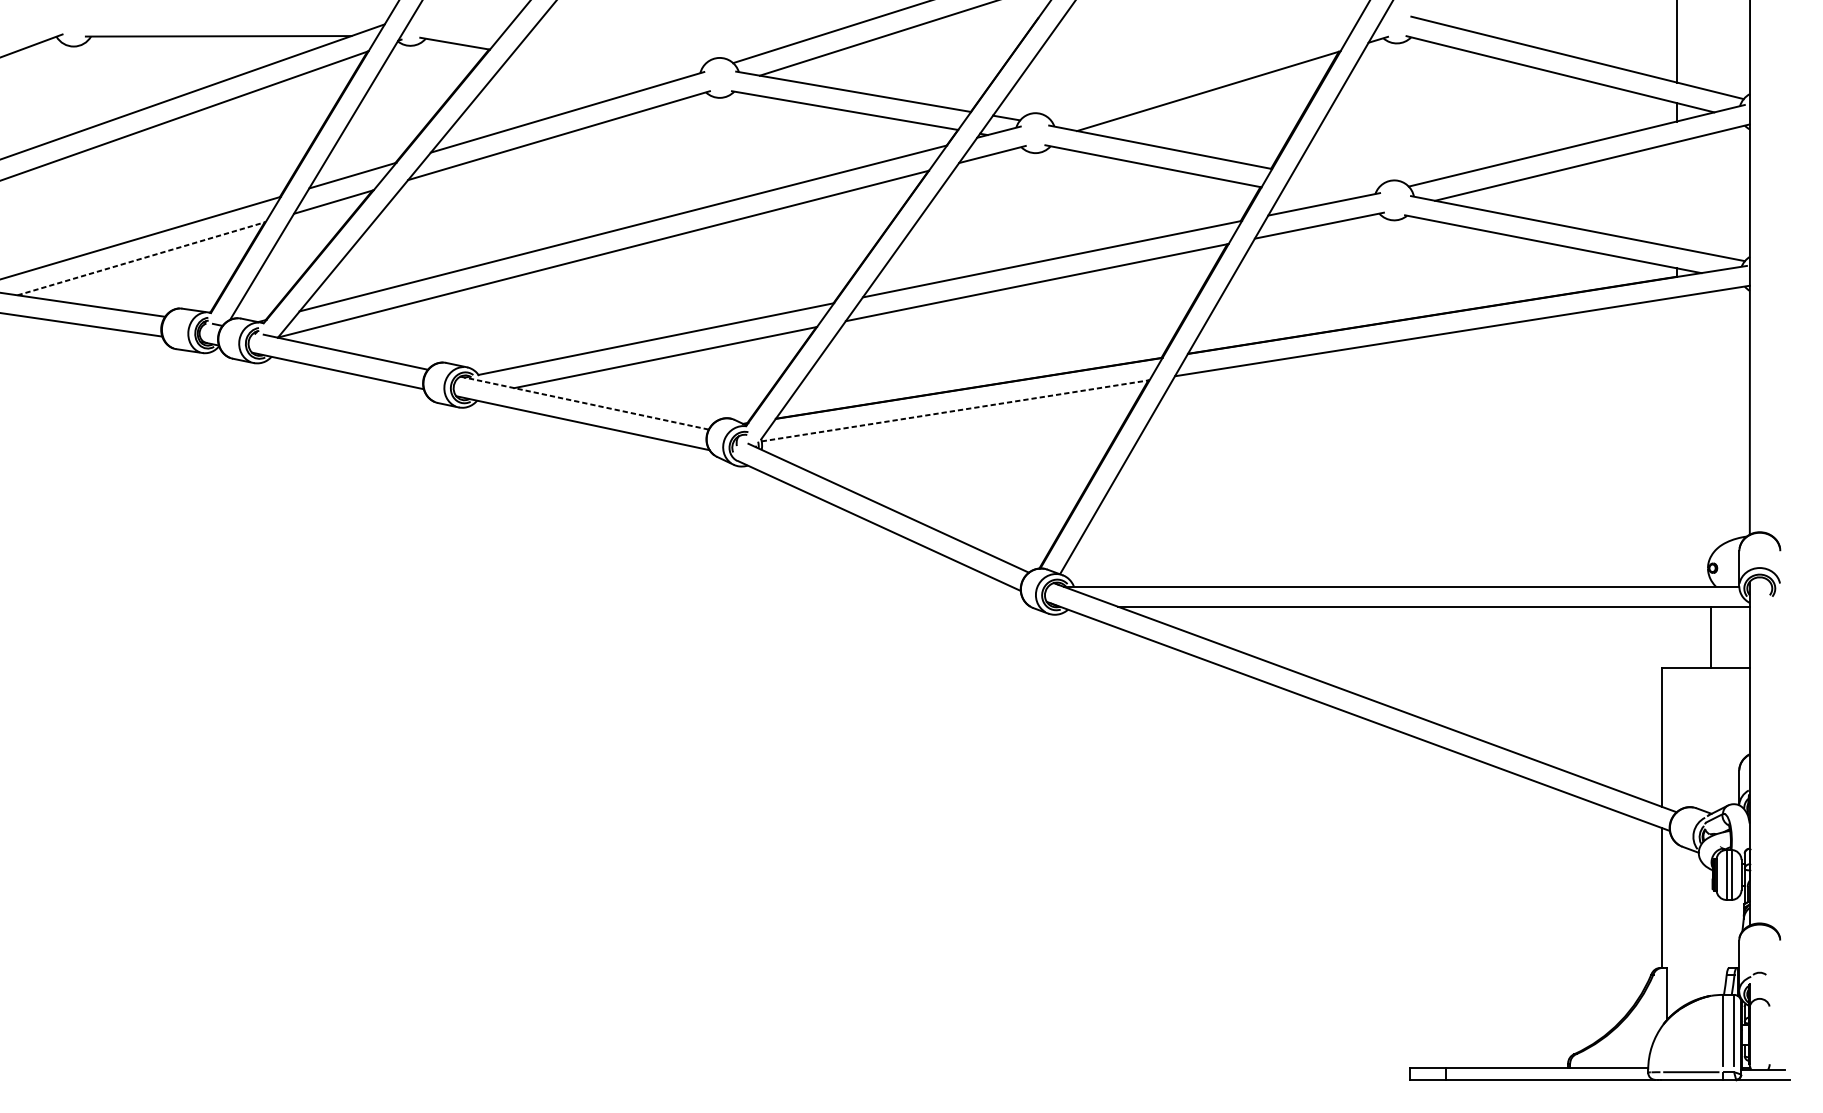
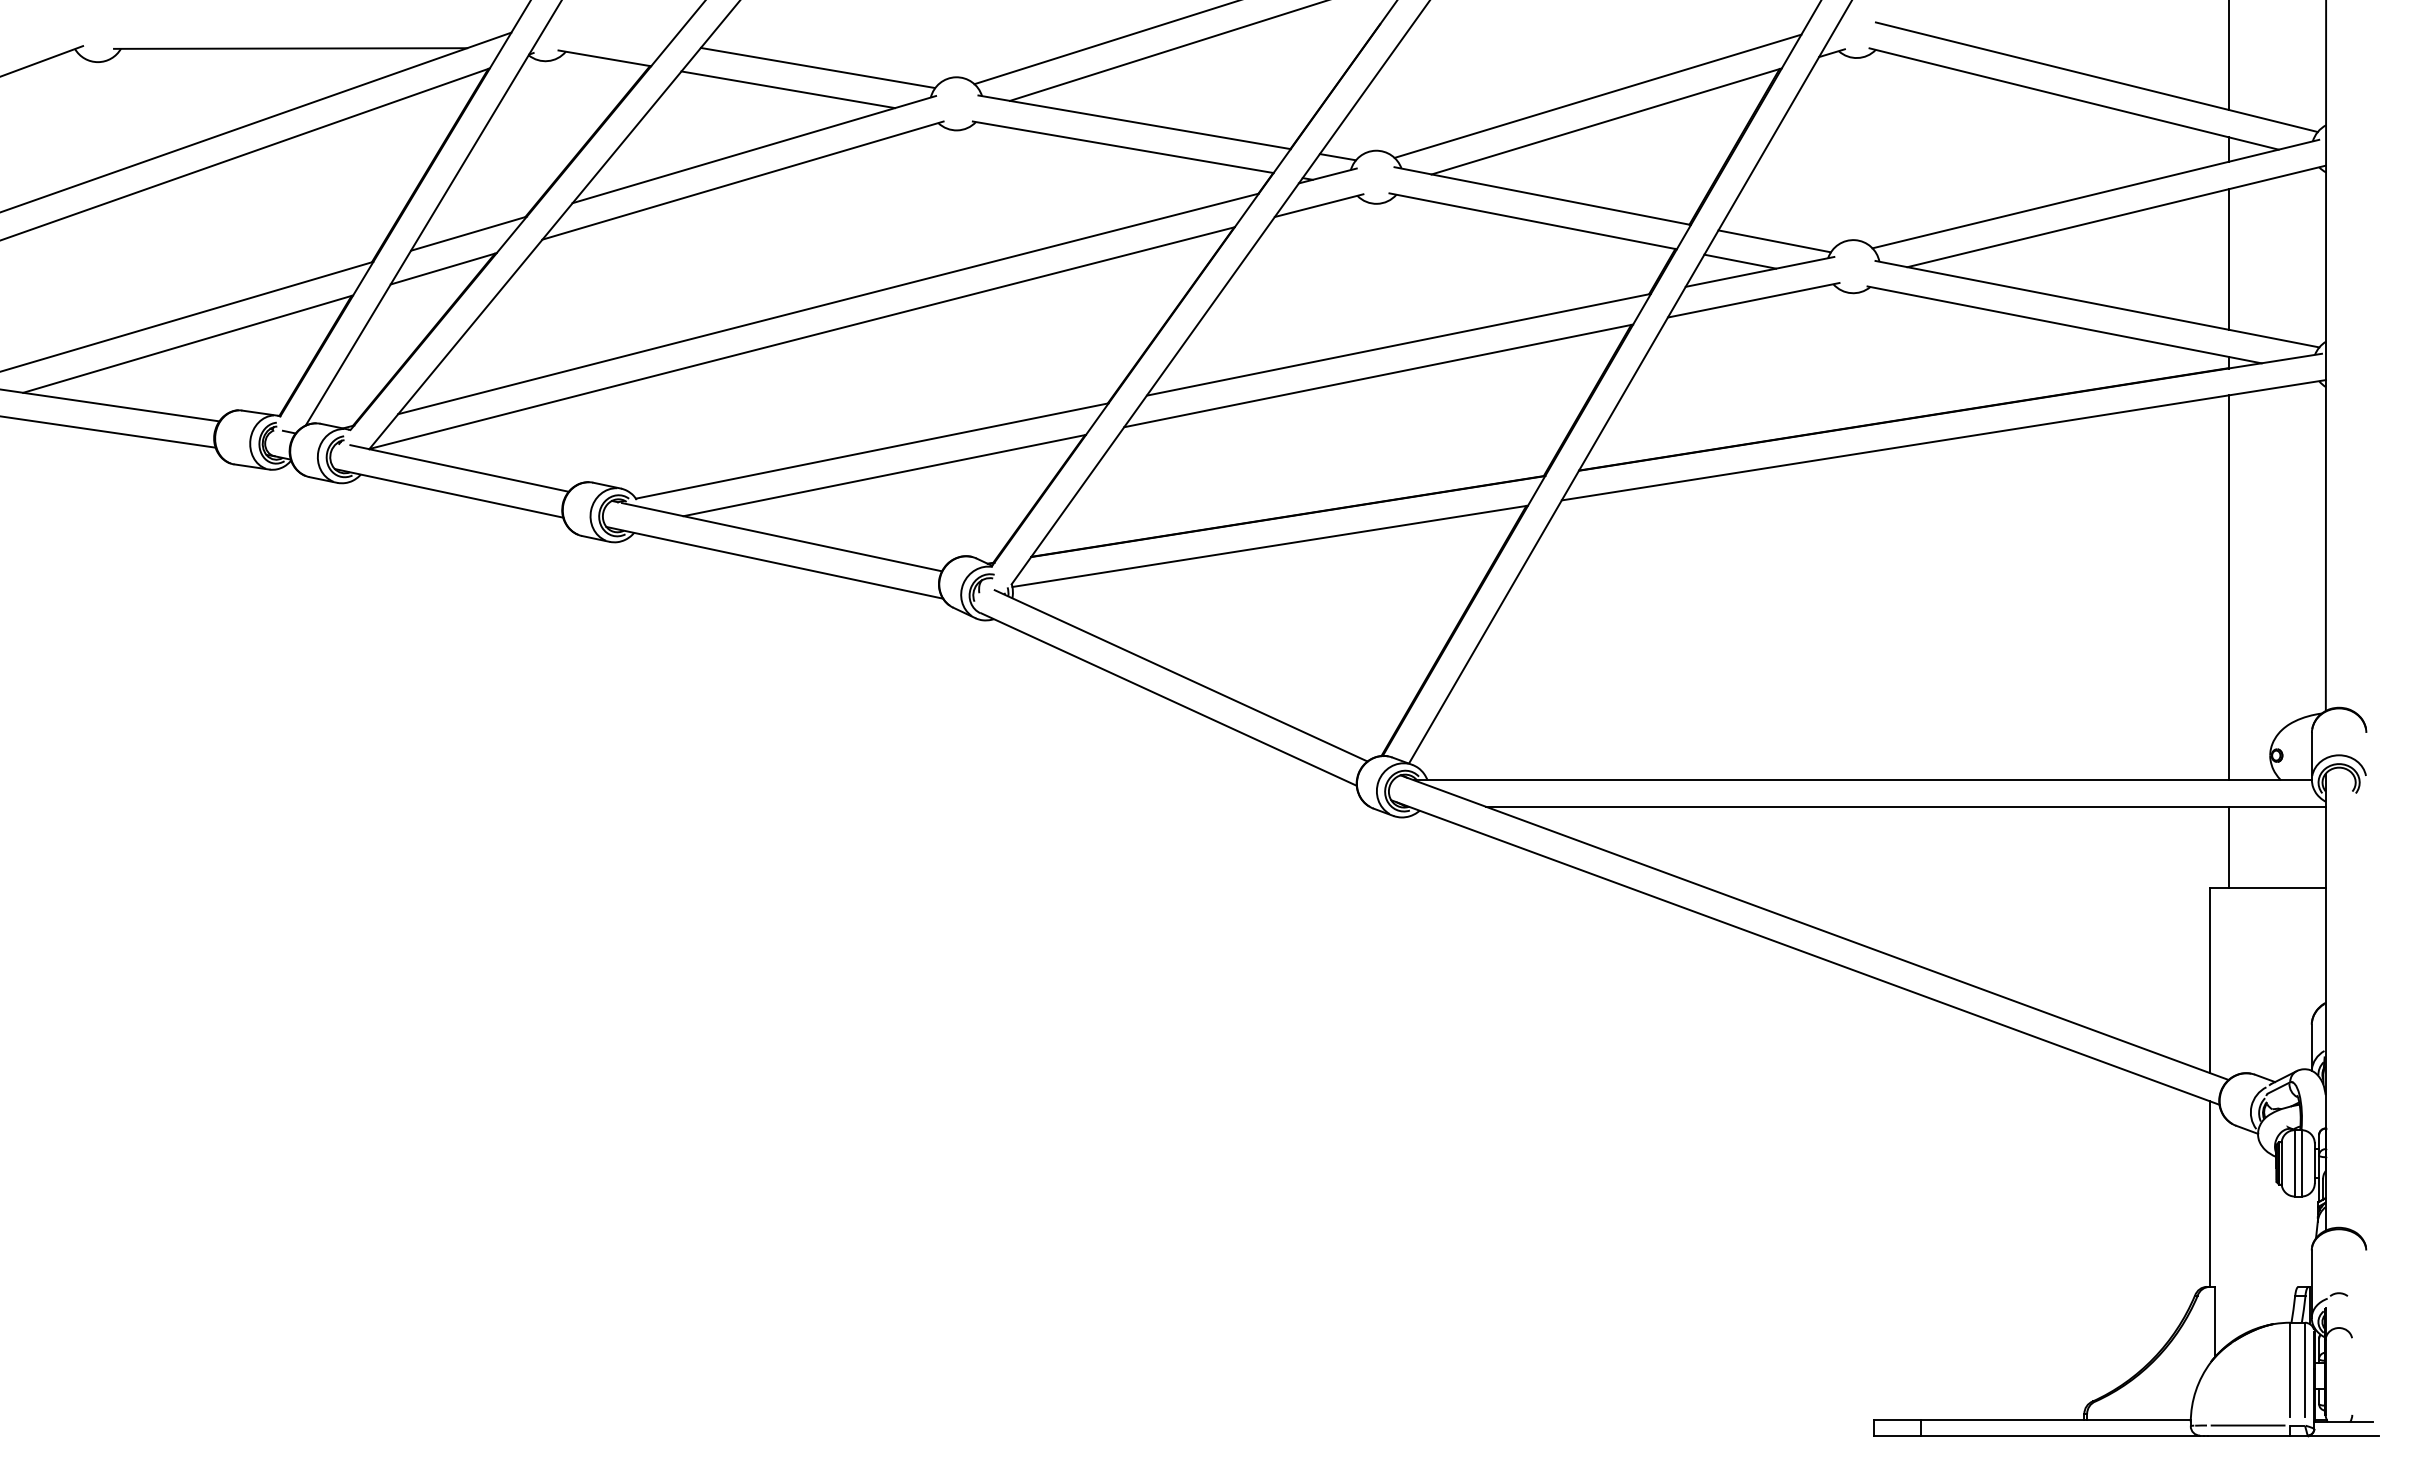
line: (615, 50) -> (817, 67), added
line: (593, 67) -> (788, 89), added
line: (1201, 71) -> (1597, 95), added
line: (1335, 181) -> (1774, 241), added
line: (1676, 195) -> (2228, 259), added
line: (1309, 196) -> (1740, 261), added
line: (141, 258) -> (188, 344), dashed -> solid
line: (588, 404) -> (782, 537), dashed -> solid
line: (955, 410) -> (1270, 546), dashed -> solid
line: (1676, 441) -> (2228, 587), added
line: (1710, 637) -> (2228, 847), moved

